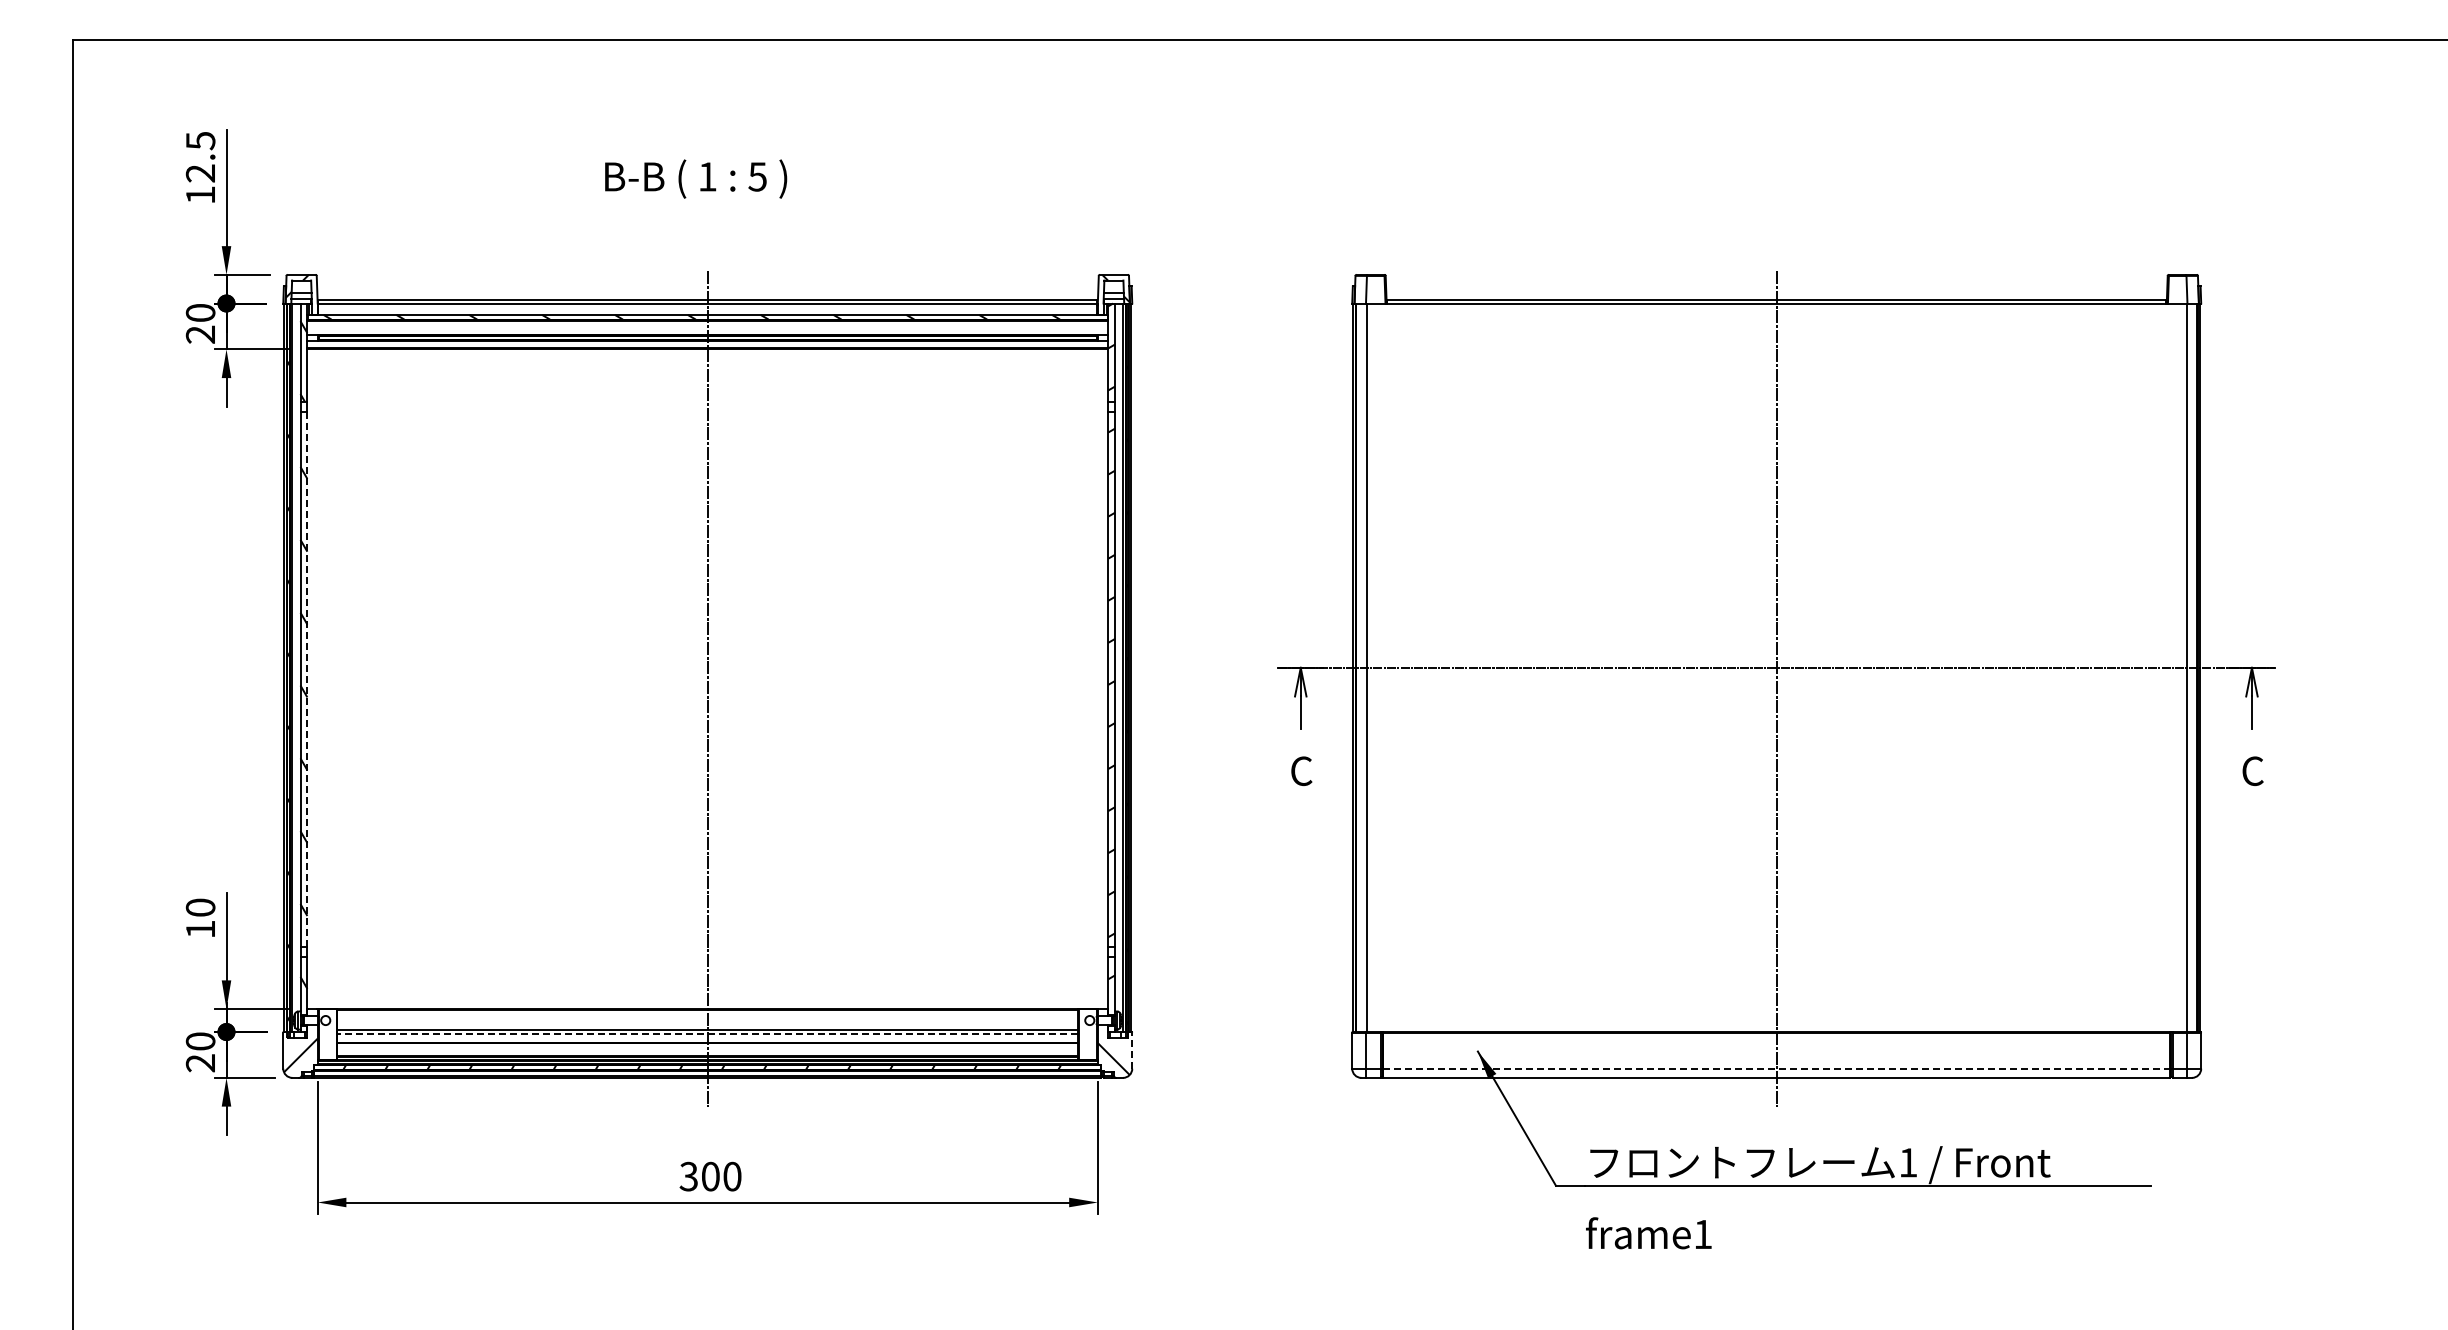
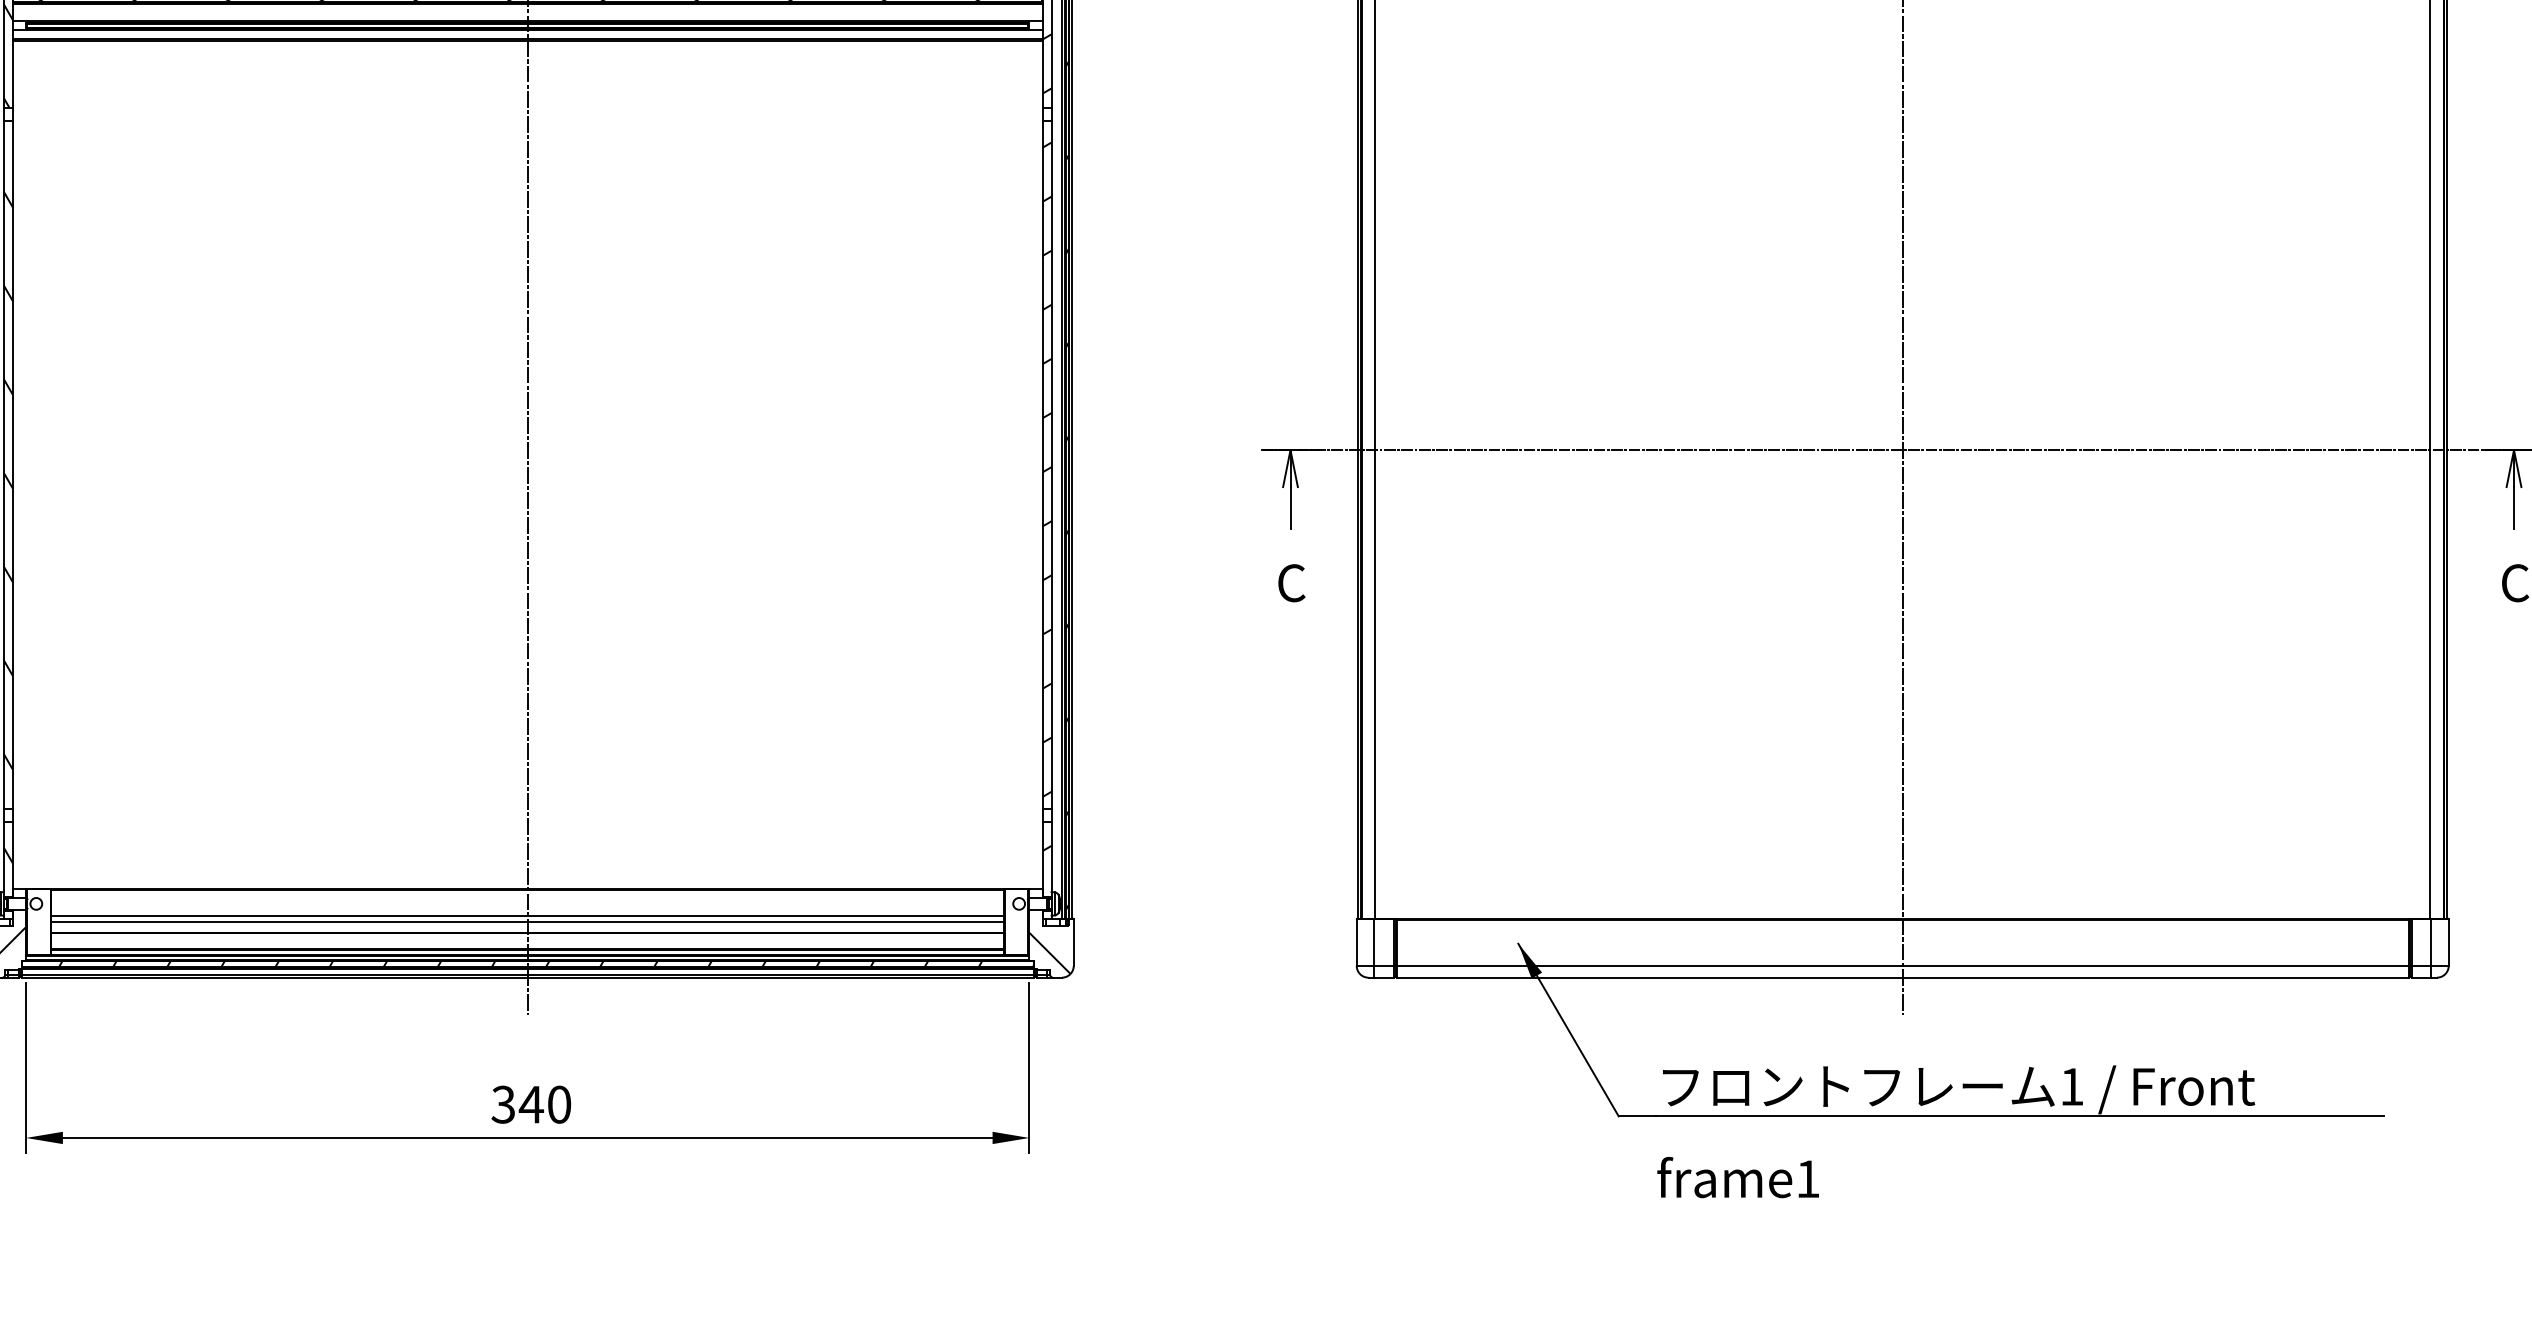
line: (307, 678) -> (12, 463), dashed -> solid
line: (707, 1034) -> (527, 921), dashed -> solid
line: (1132, 1050) -> (1074, 942), dashed -> solid
line: (1776, 1068) -> (1902, 965), dashed -> solid
text: (710, 1176) -> (531, 1104), 300 -> 340

